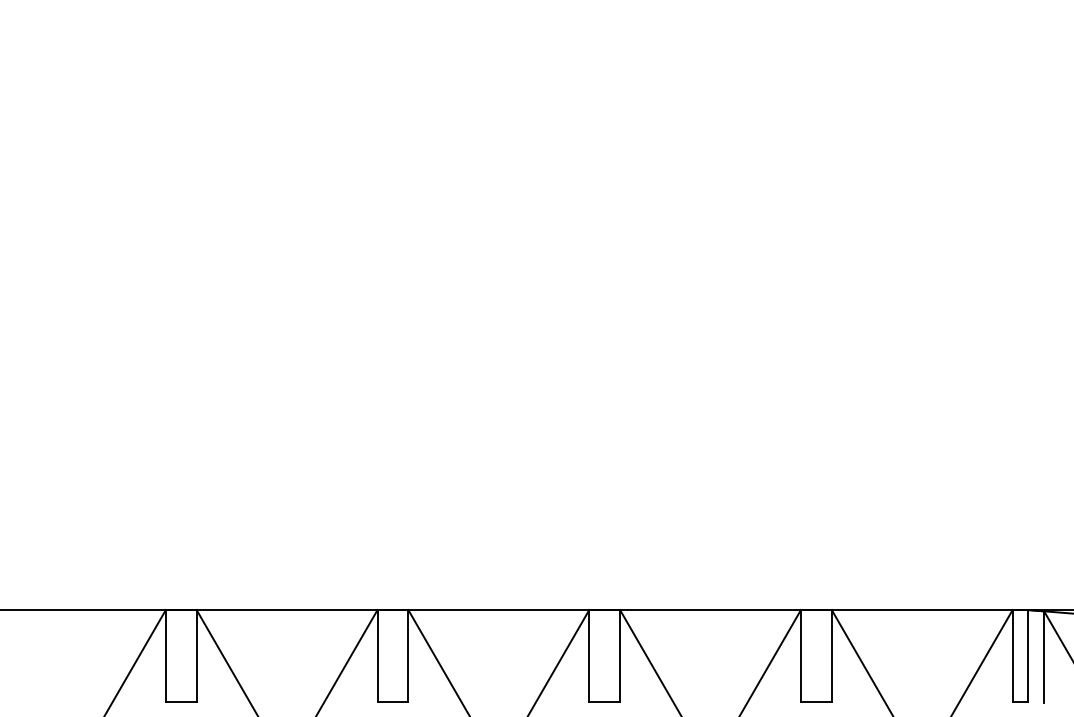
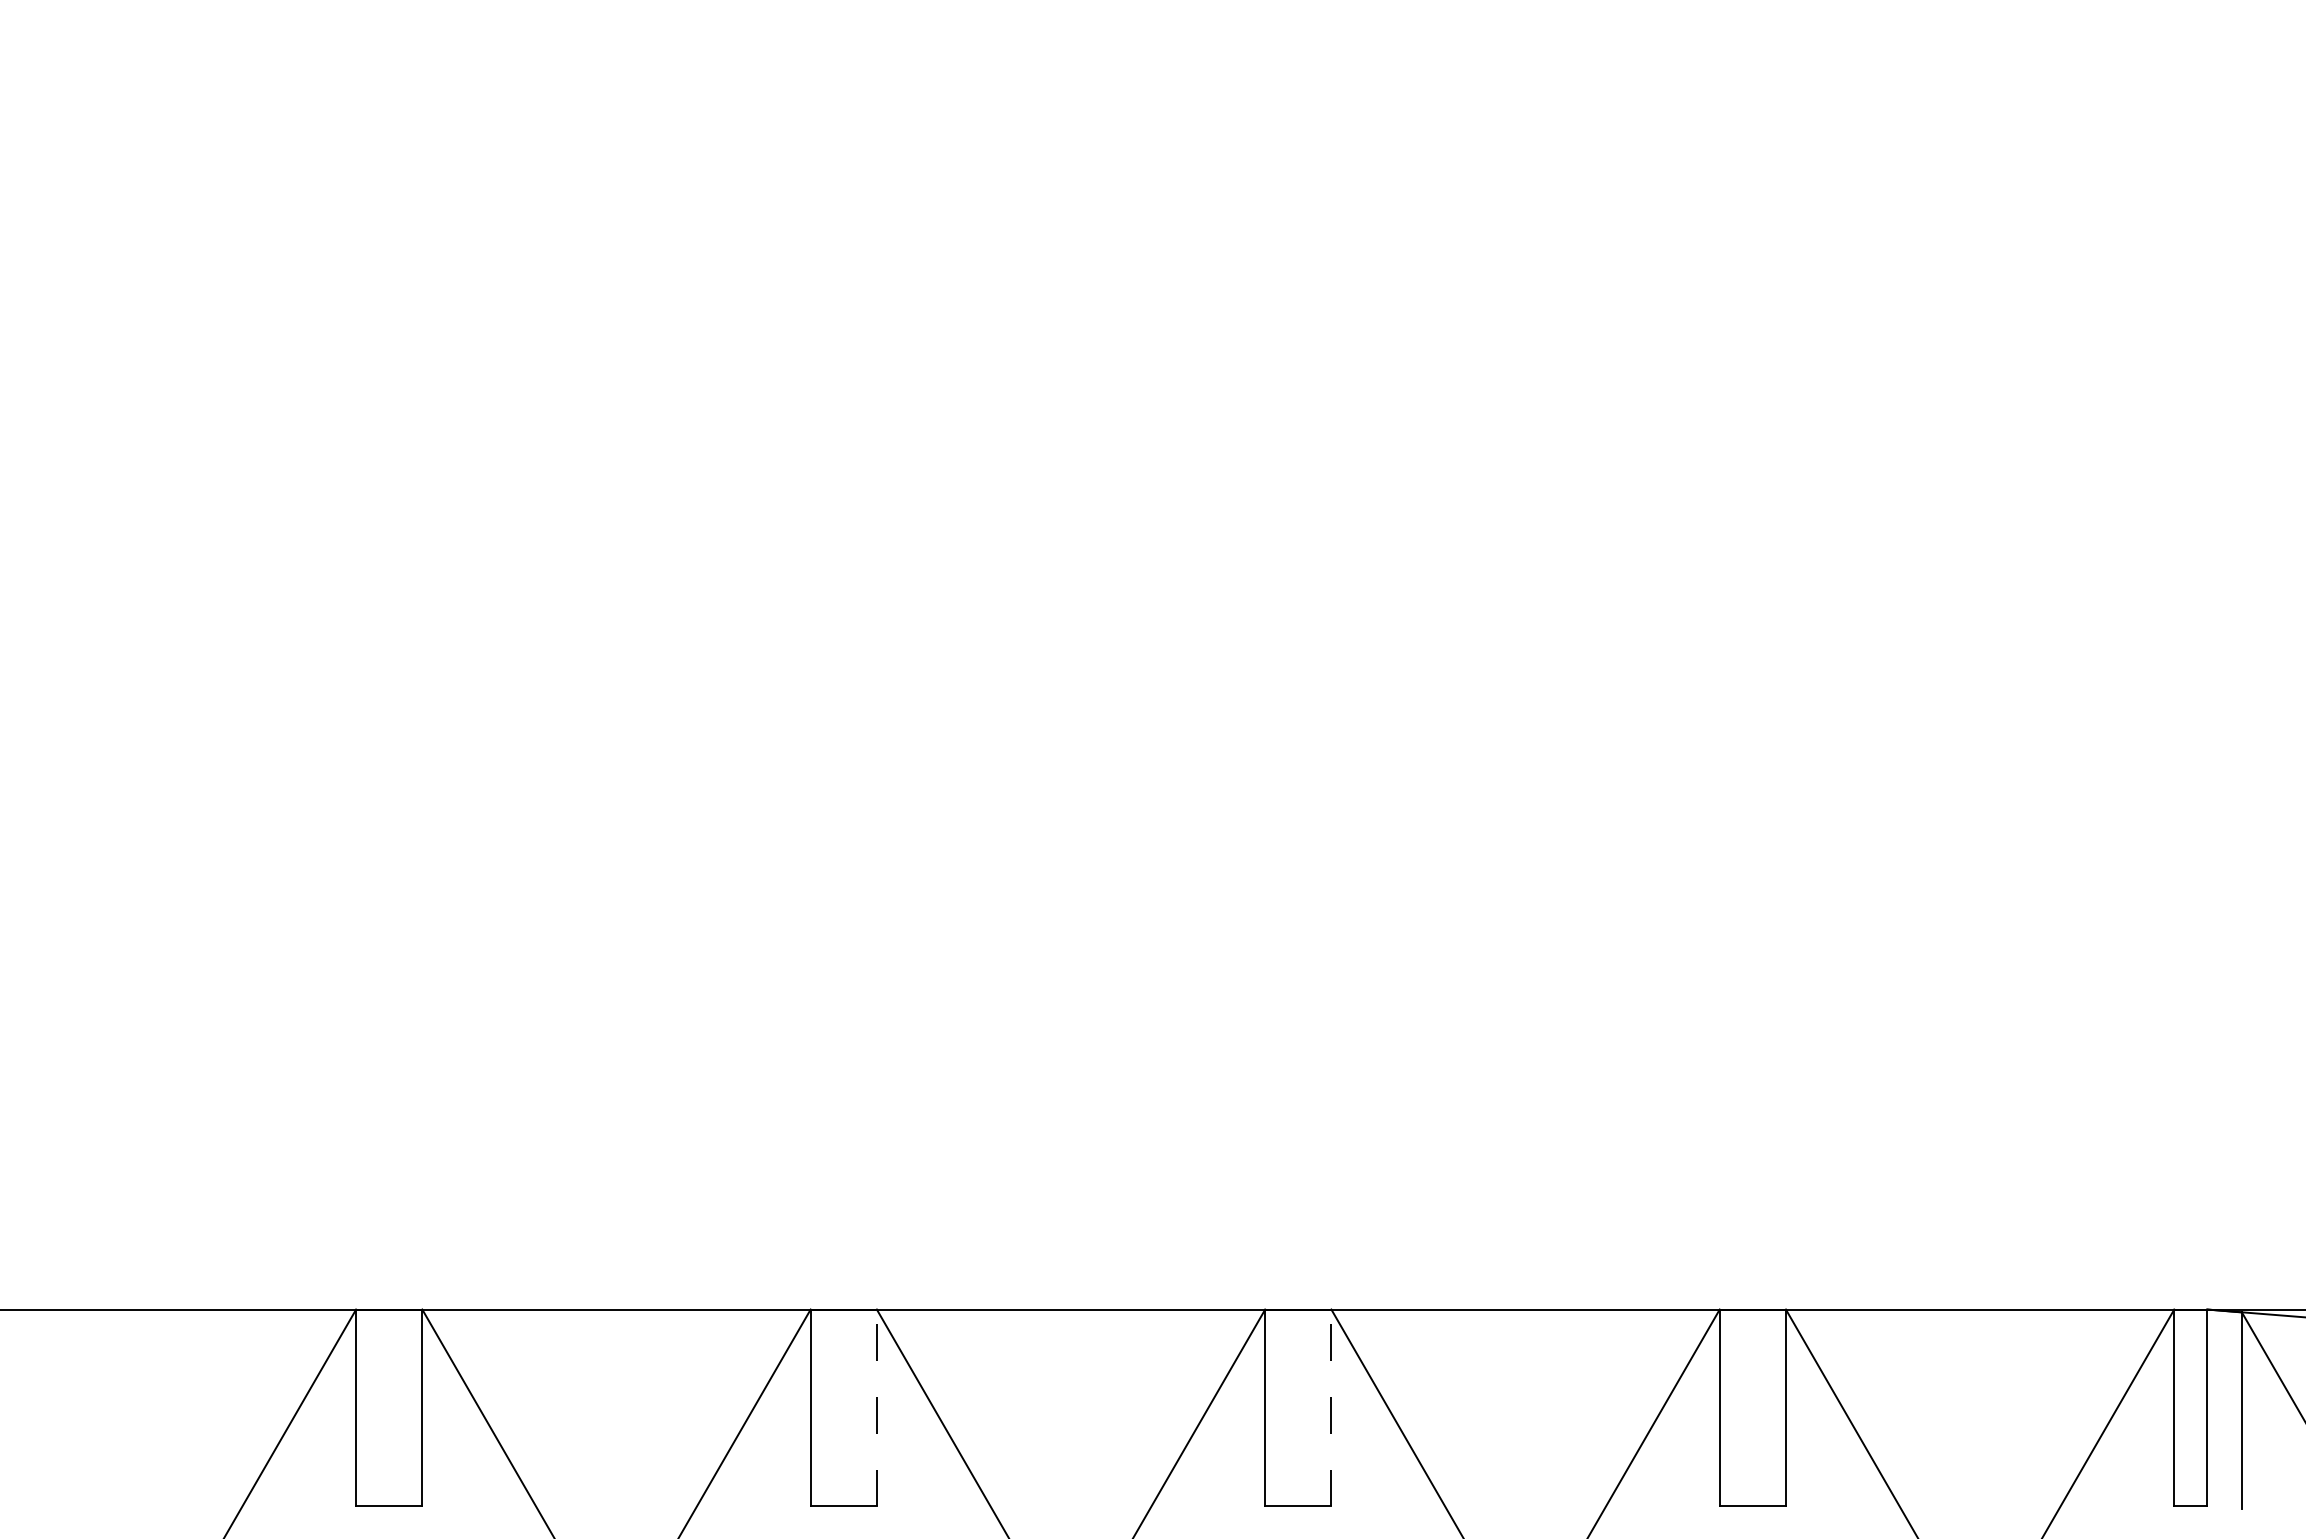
line: (408, 655) -> (877, 1407), solid -> dashed
line: (620, 655) -> (1332, 1407), solid -> dashed

